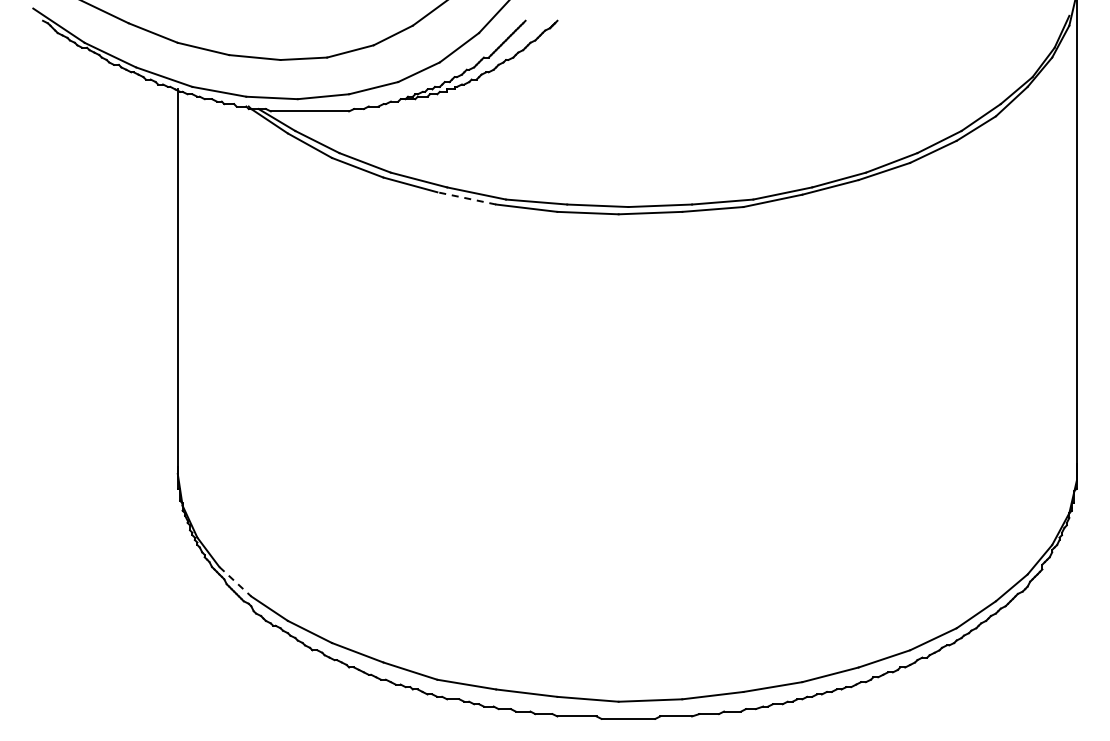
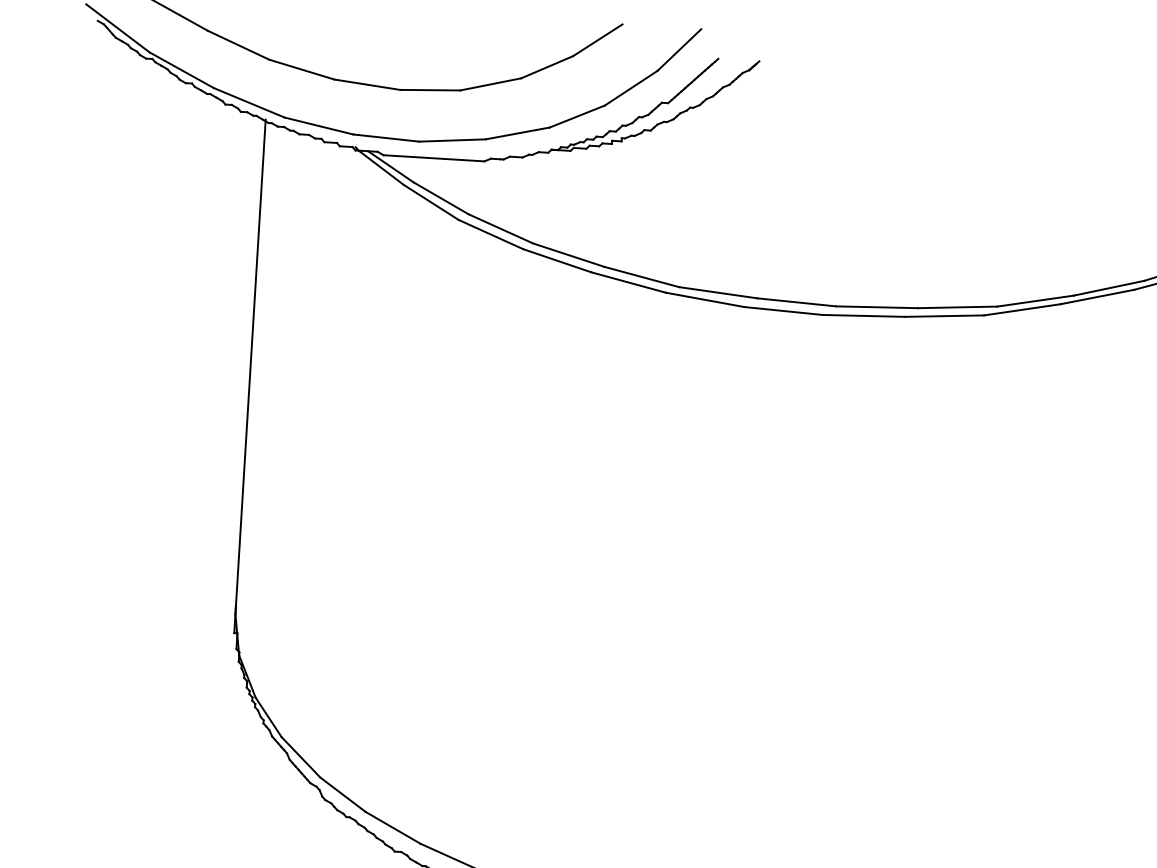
line: (466, 198) -> (628, 282), dashed -> solid
line: (235, 581) -> (301, 757), dashed -> solid

